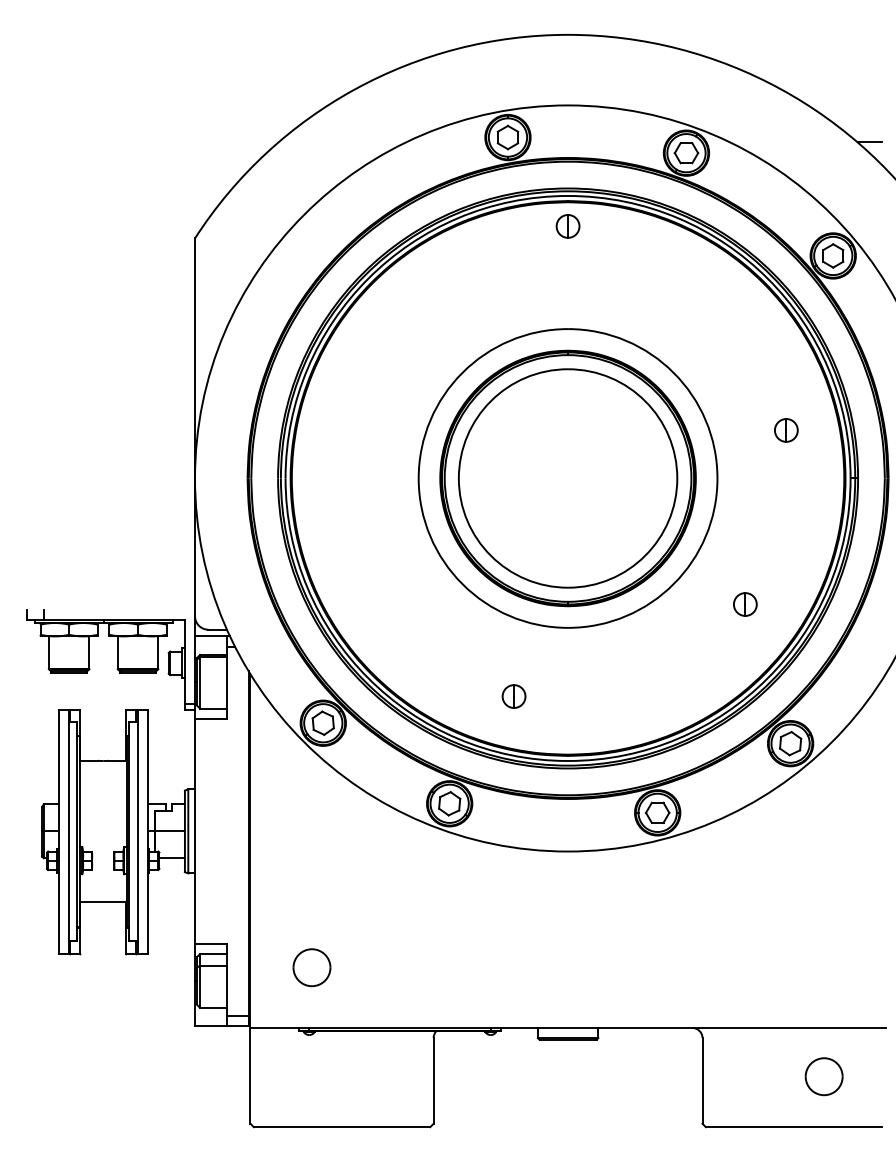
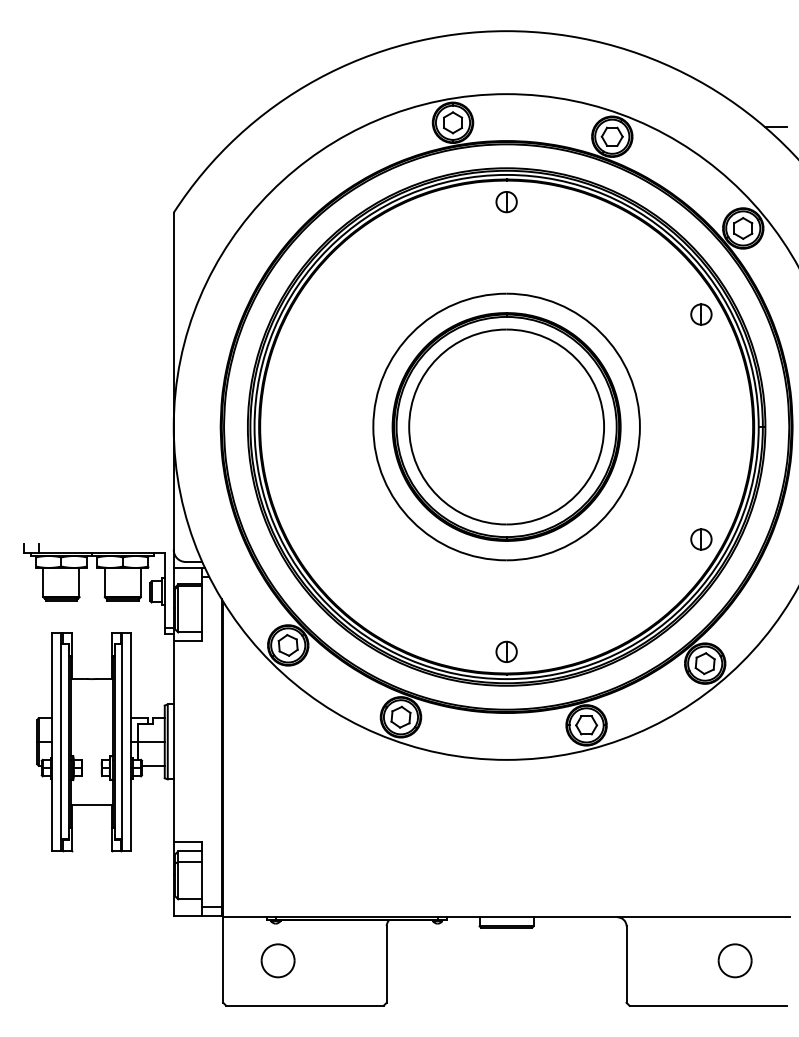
part: (786, 430) -> (701, 314), moved
part: (745, 604) -> (701, 539), moved
part: (513, 696) -> (506, 651), moved
part: (311, 967) -> (277, 960), moved

